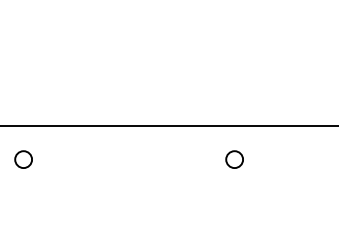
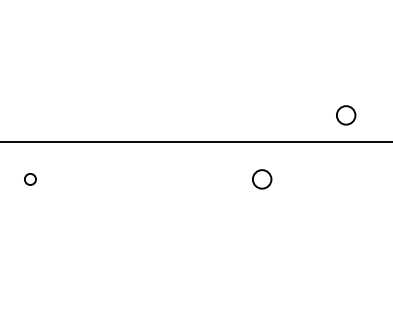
circle: (311, 101) -> (346, 115), added
circle: (23, 159) -> (30, 179), size x0.6

